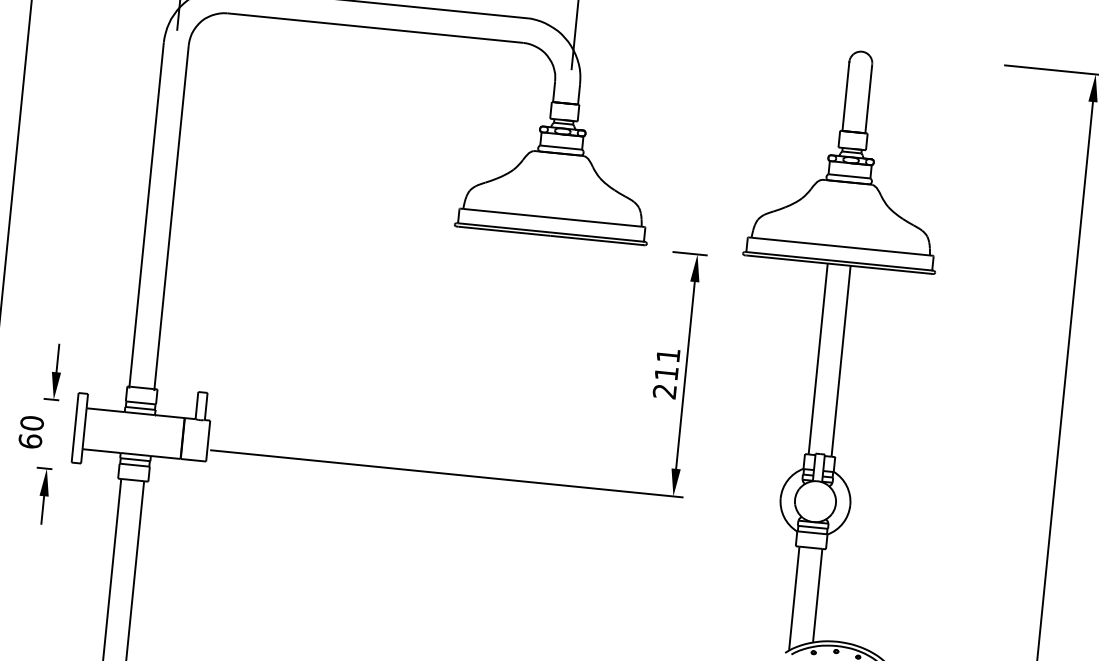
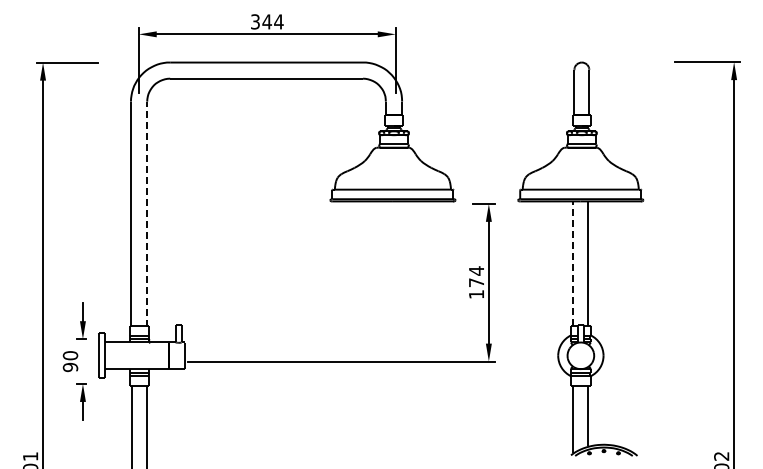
line: (171, 218) -> (147, 214), solid -> dashed
line: (818, 358) -> (573, 263), solid -> dashed
text: (664, 373) -> (475, 282), 211 -> 174
text: (30, 441) -> (70, 367), 60 -> 90

